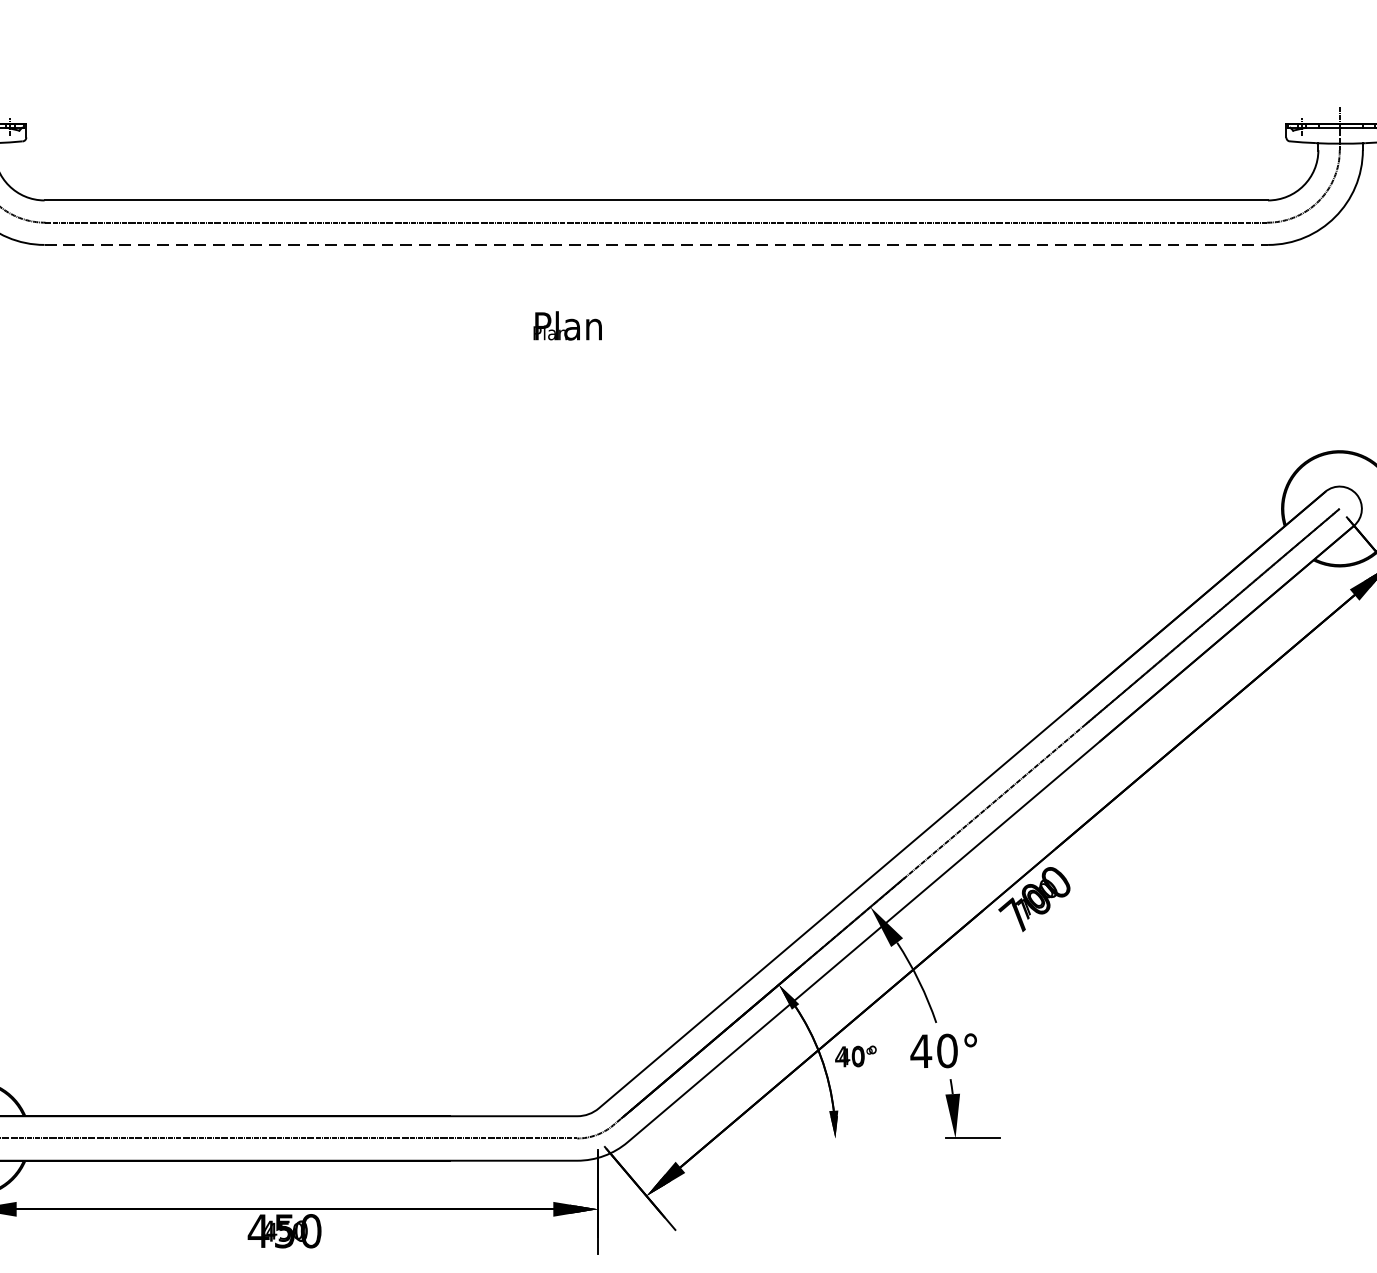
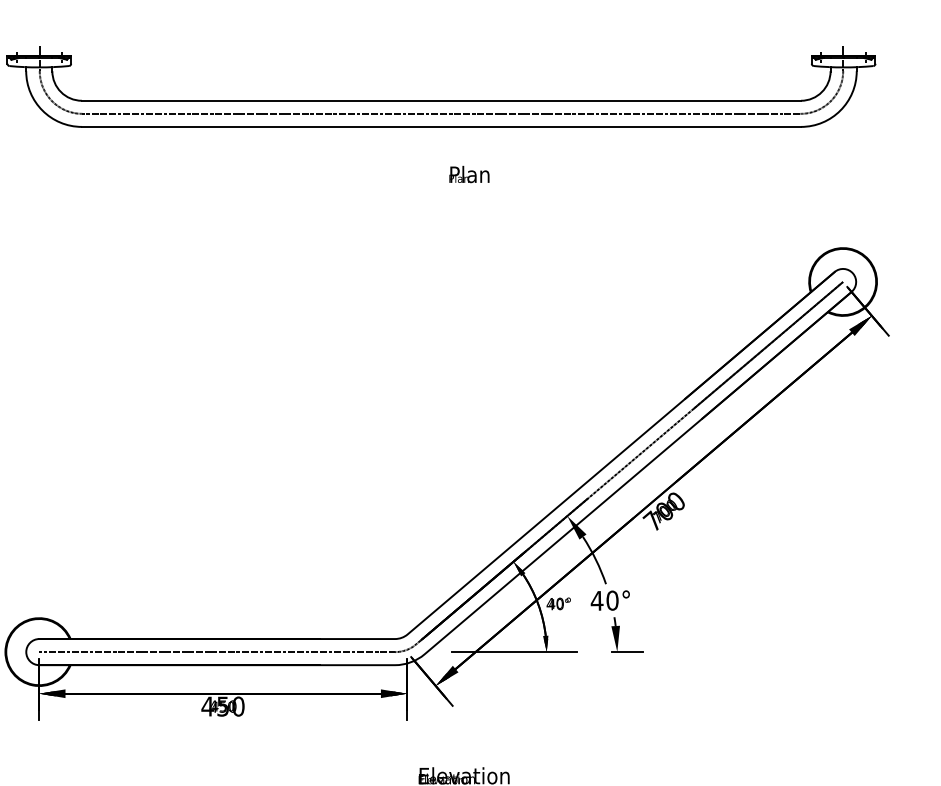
line: (656, 244) -> (441, 126), dashed -> solid
text: (567, 325) -> (469, 174), moved
line: (778, 1139) -> (513, 652), added

